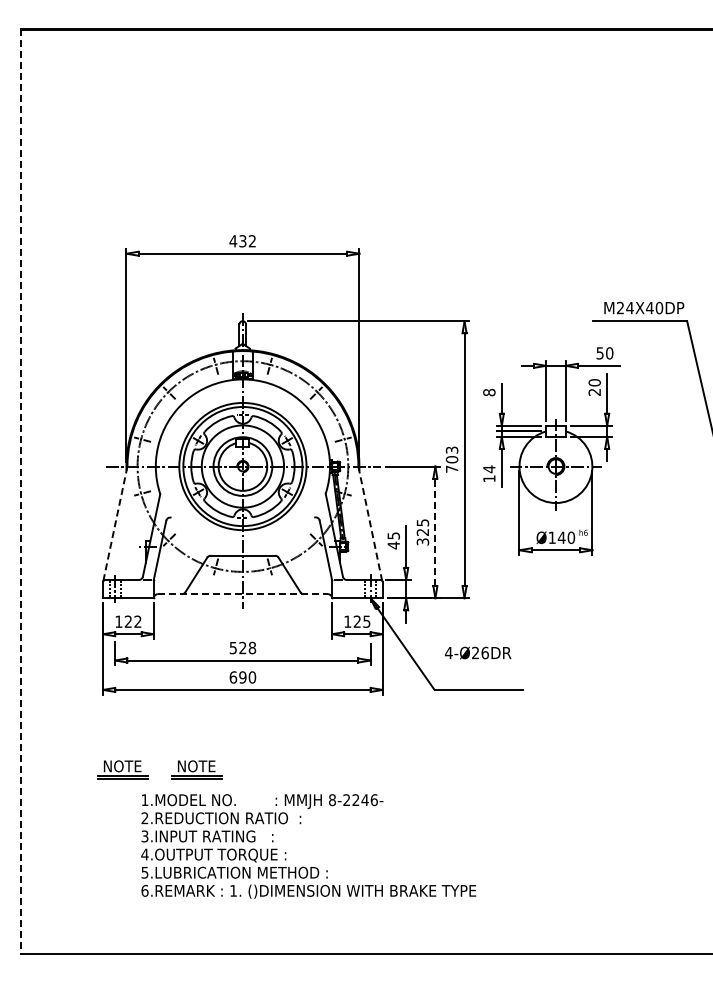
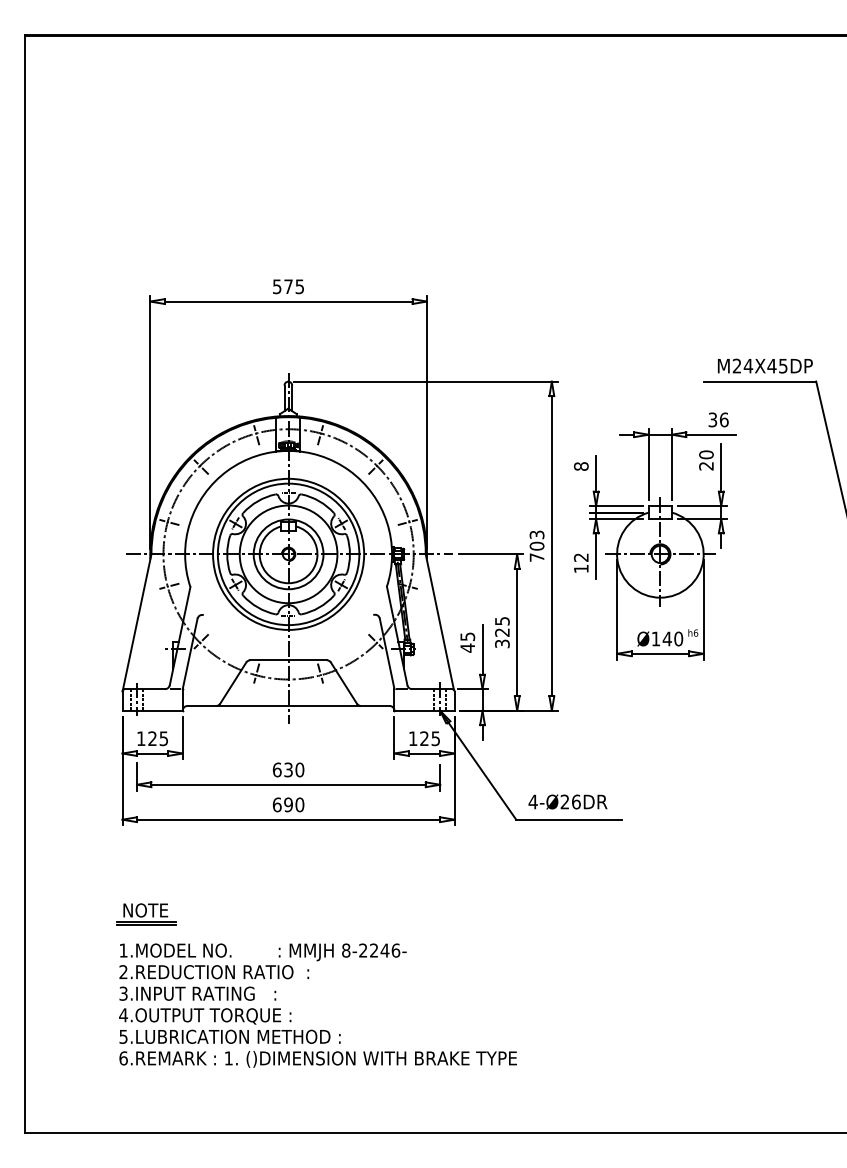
text: (242, 241) -> (288, 287), 432 -> 575
text: (659, 307) -> (783, 365), M24X40DP -> M24X45DP
text: (604, 353) -> (718, 420), 50 -> 36
text: (489, 469) -> (581, 557), 14 -> 12
line: (21, 491) -> (25, 584), dashed -> solid
line: (115, 524) -> (137, 623), dashed -> solid
line: (370, 524) -> (440, 623), dashed -> solid
line: (435, 532) -> (517, 632), dashed -> solid
line: (243, 594) -> (289, 706), dashed -> solid
text: (137, 621) -> (163, 738), 122 -> 125
text: (242, 647) -> (288, 769), 528 -> 630
text: (478, 652) -> (568, 801), moved
part: (196, 769) -> (233, 914), removed
text: (308, 846) -> (317, 1005), moved

